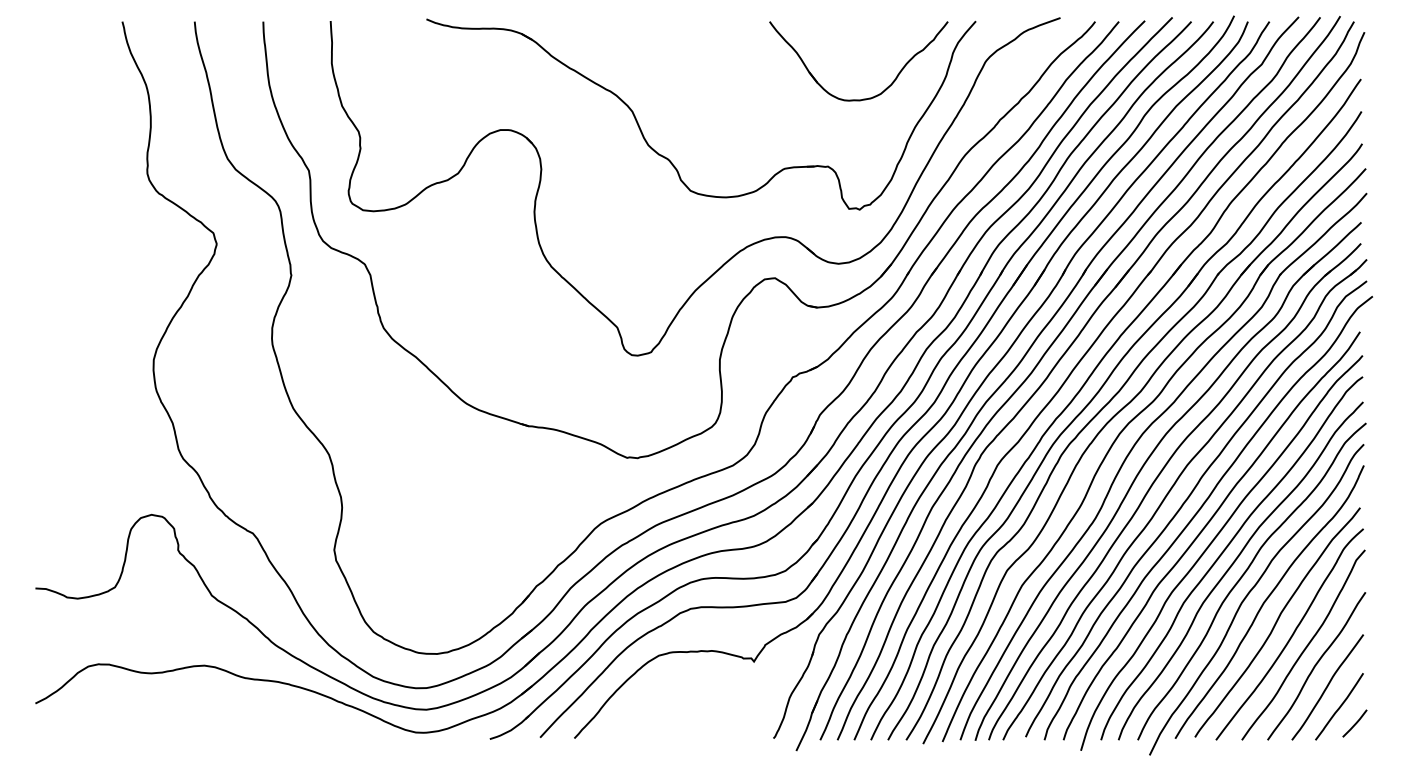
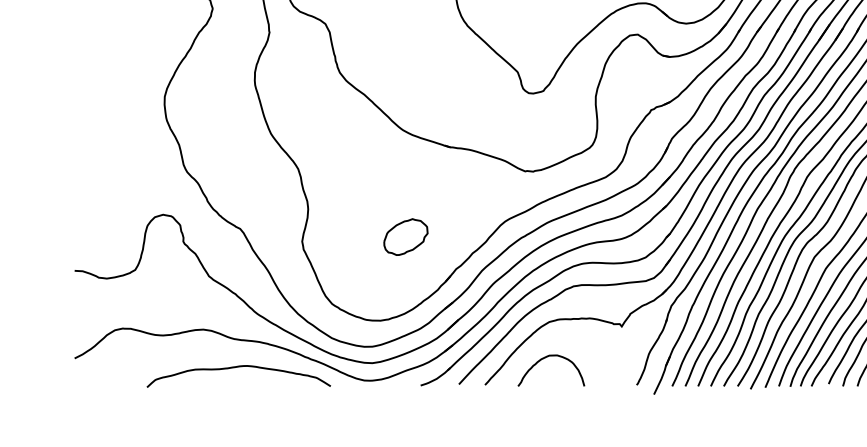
part: (470, 543) -> (405, 236), added
curve: (653, 703) -> (545, 358), added
curve: (250, 715) -> (238, 367), added

